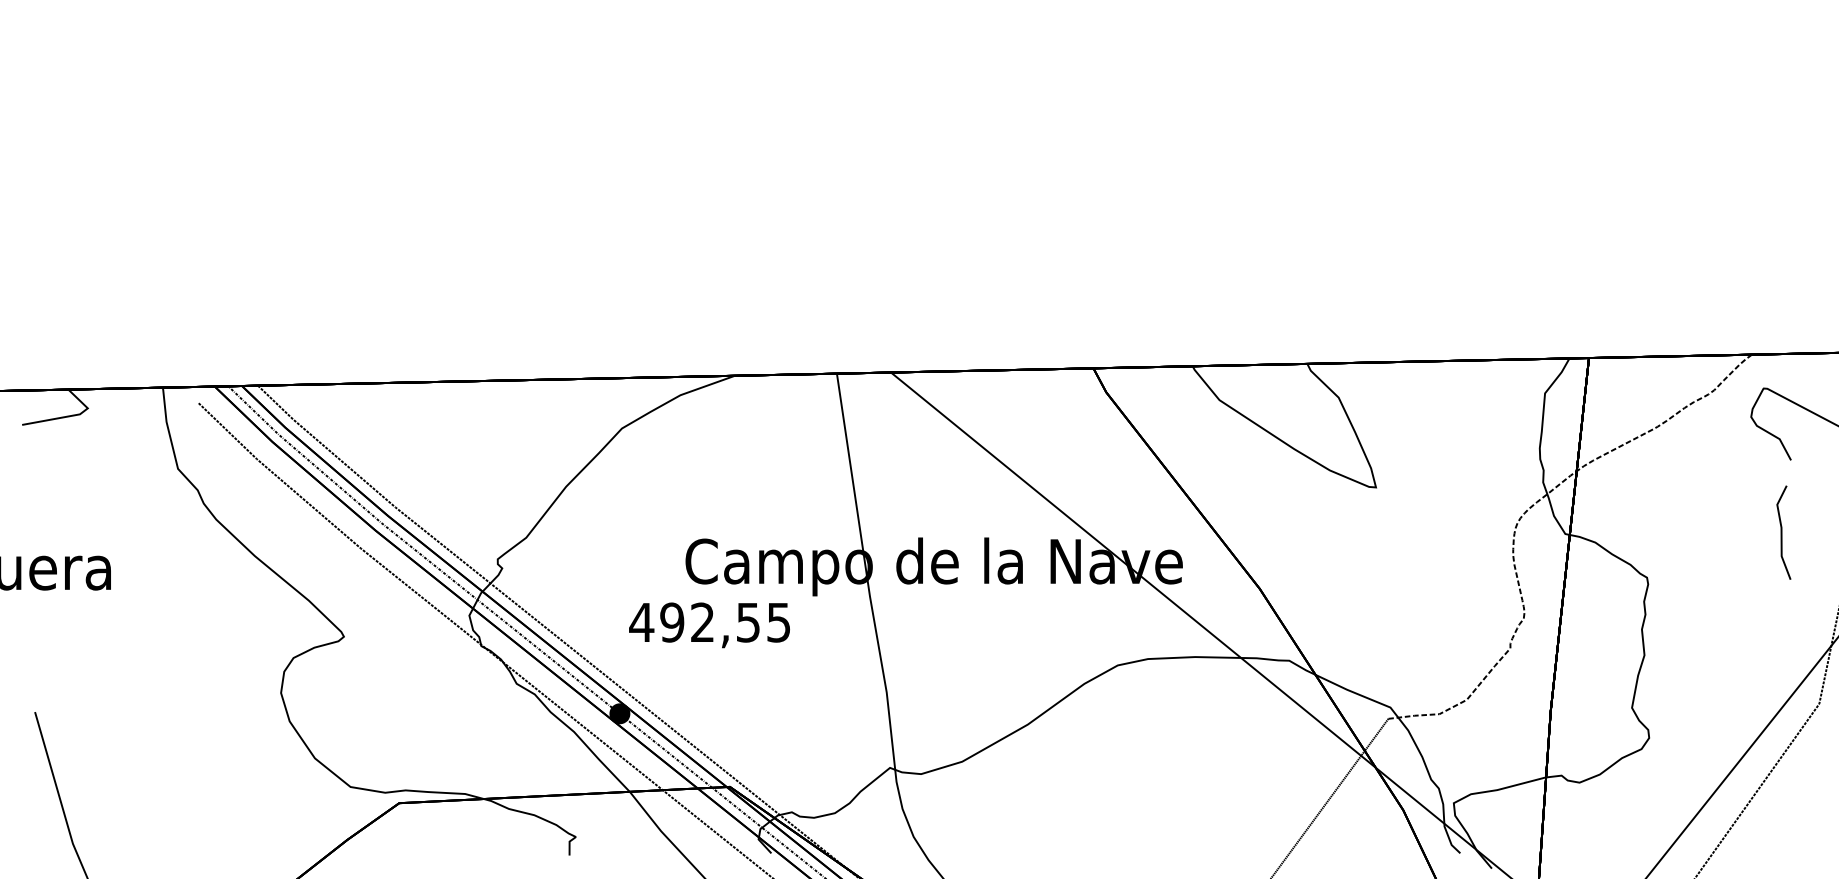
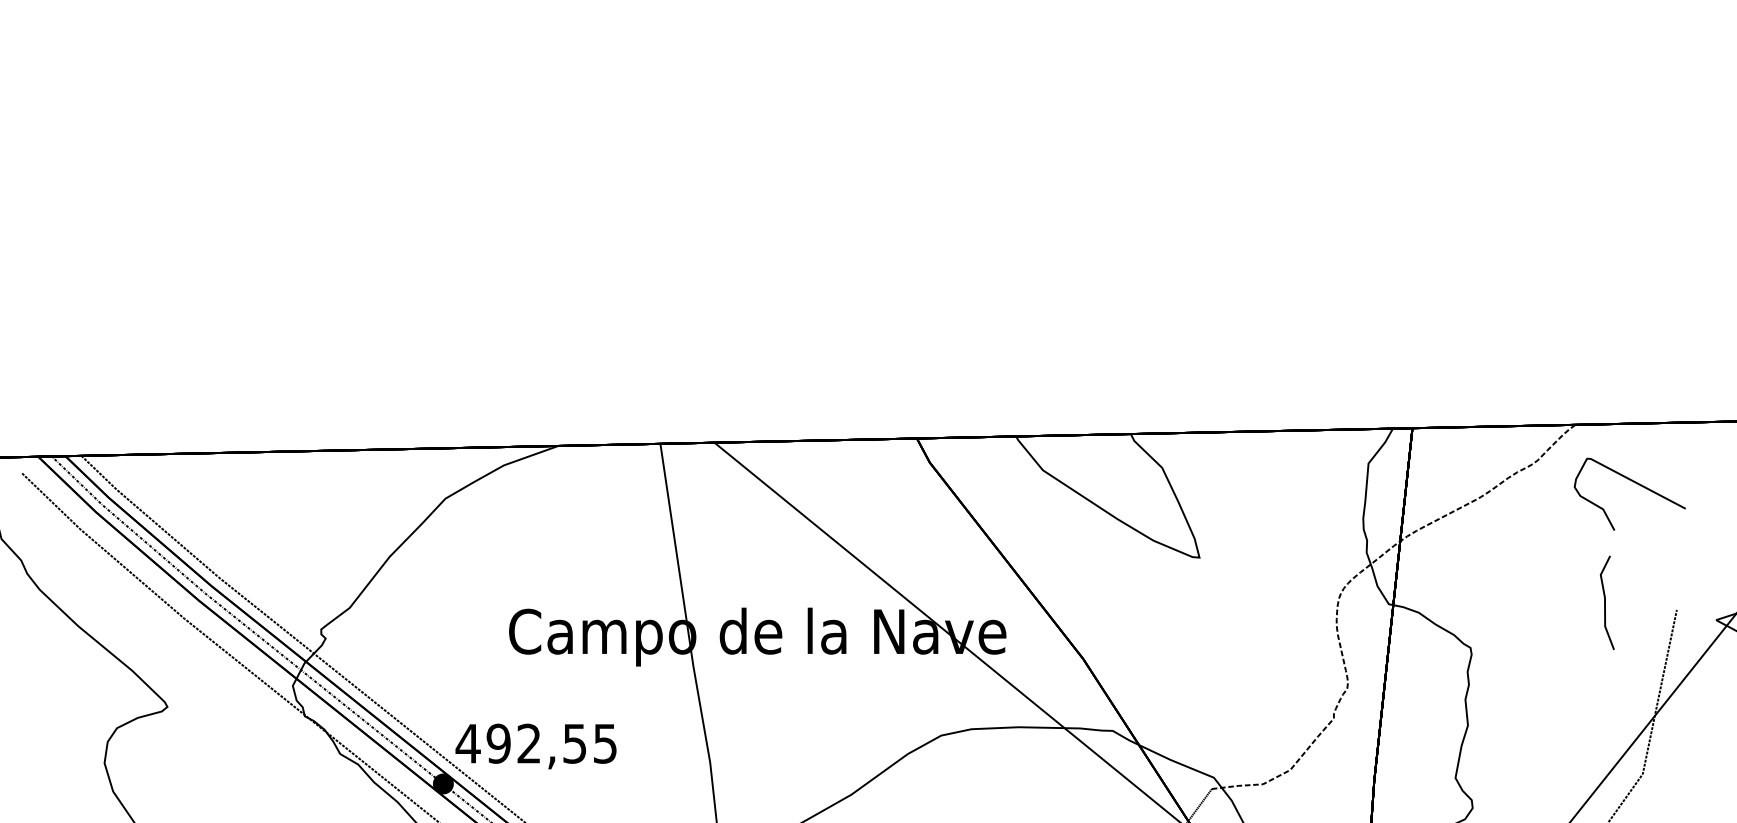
text: (709, 625) -> (535, 746), moved

